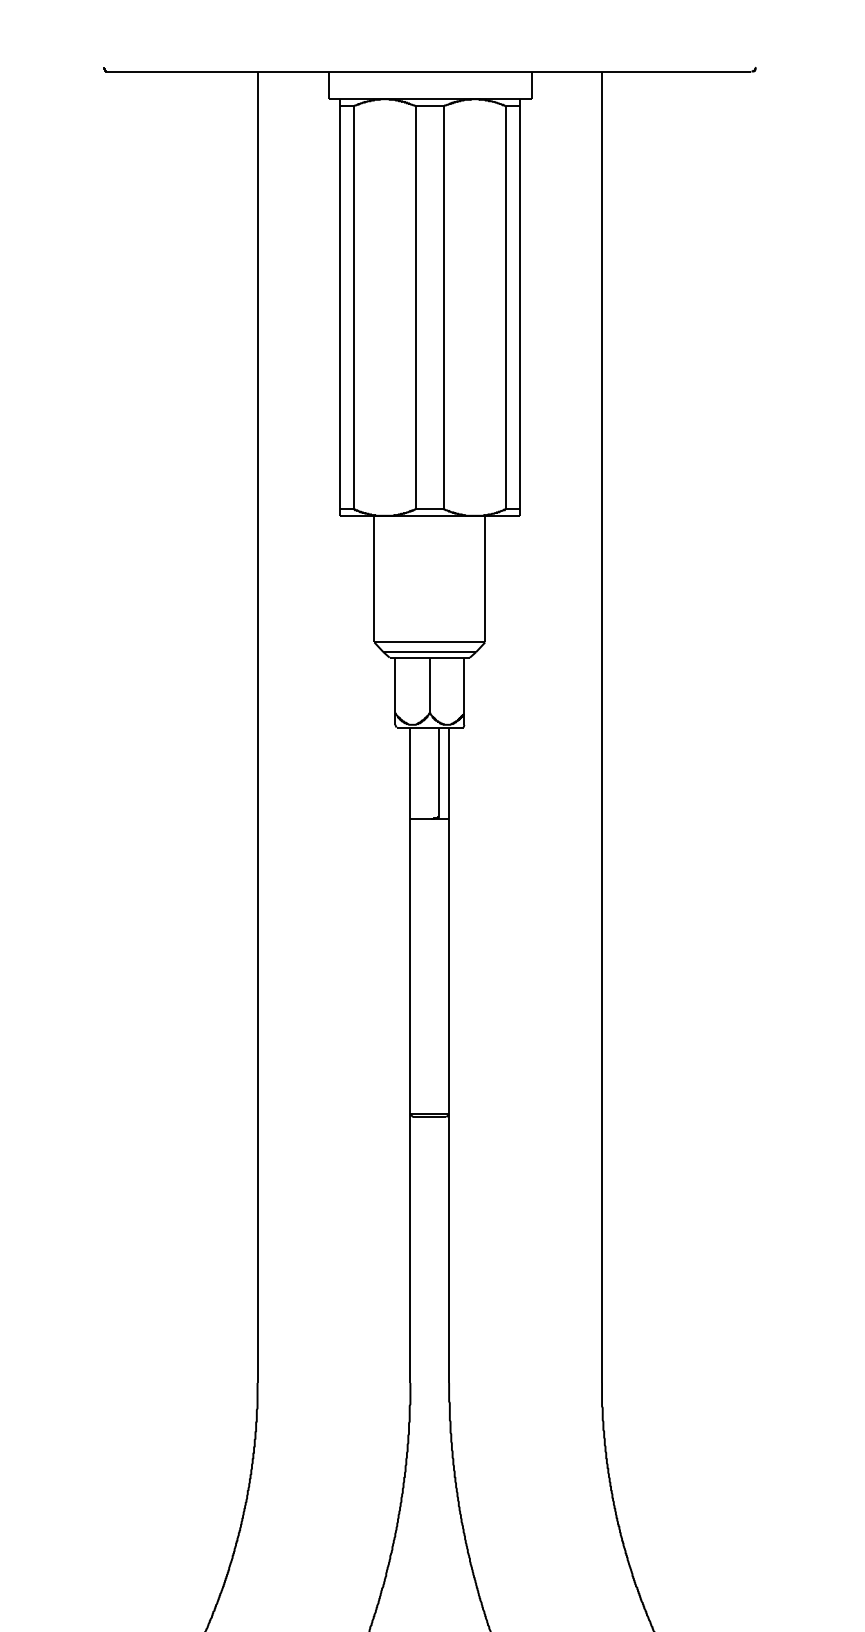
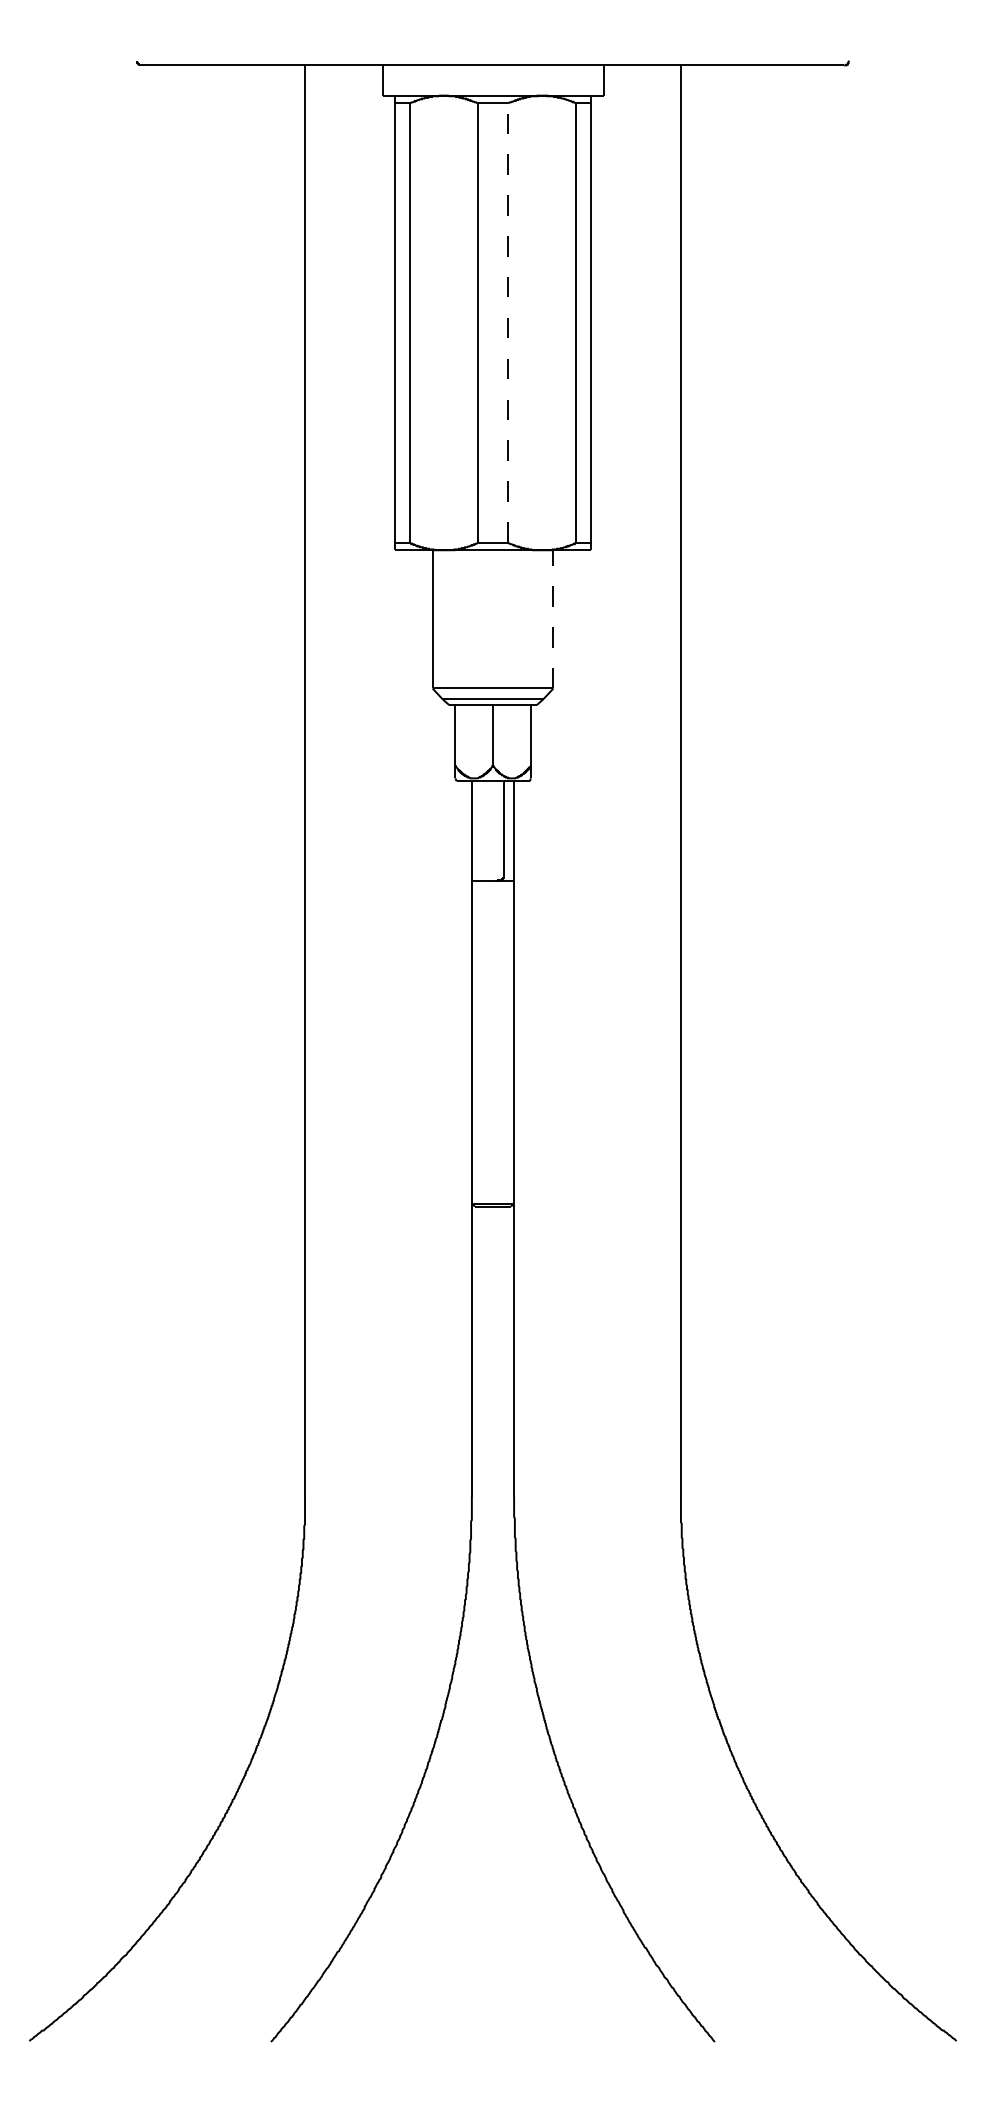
line: (443, 307) -> (508, 322), solid -> dashed
line: (485, 578) -> (553, 618), solid -> dashed

